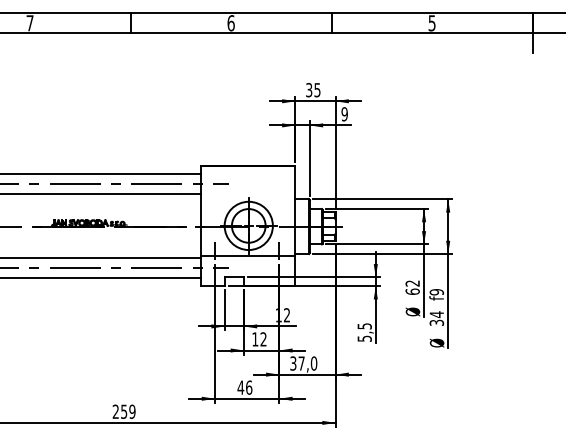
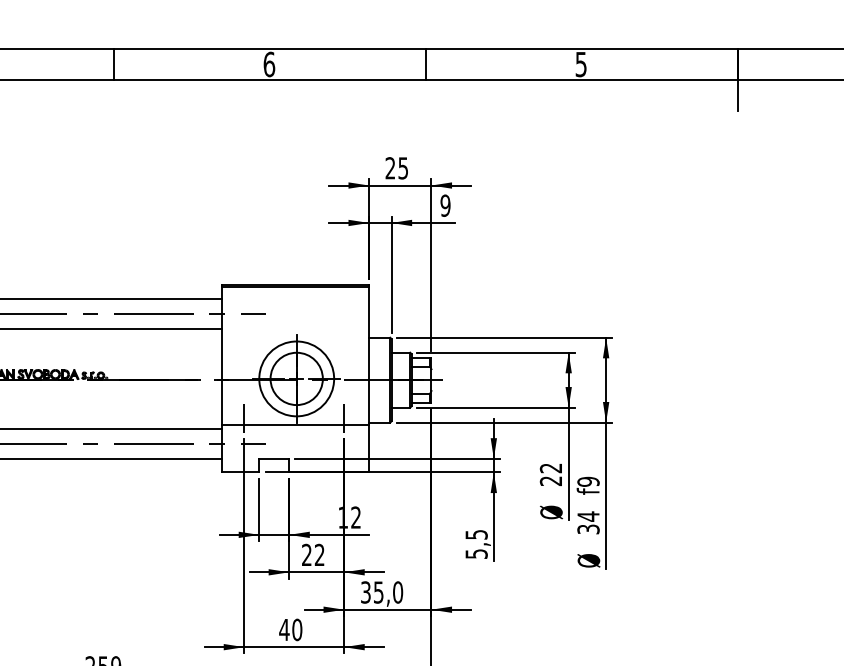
text: (309, 90) -> (390, 168), 35 -> 25
text: (412, 291) -> (550, 480), 62 -> 22
text: (255, 339) -> (307, 555), 12 -> 22
text: (301, 363) -> (378, 592), 37,0 -> 35,0
text: (249, 387) -> (297, 629), 46 -> 40

